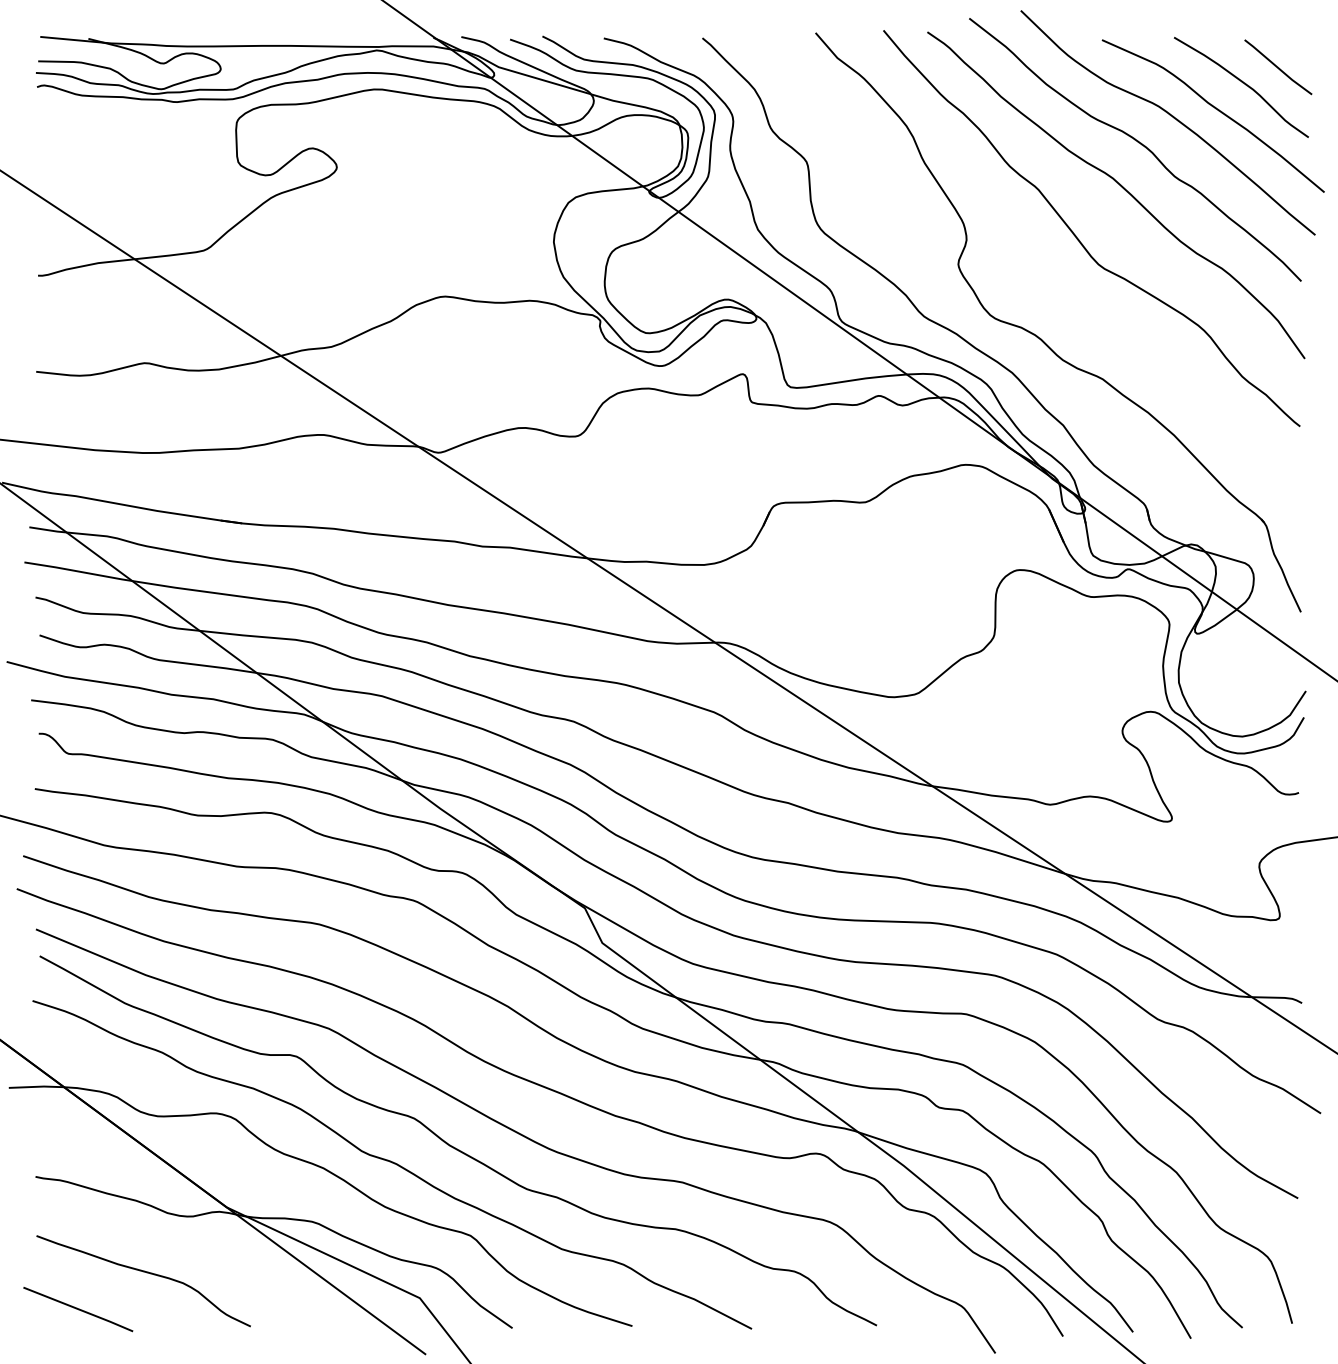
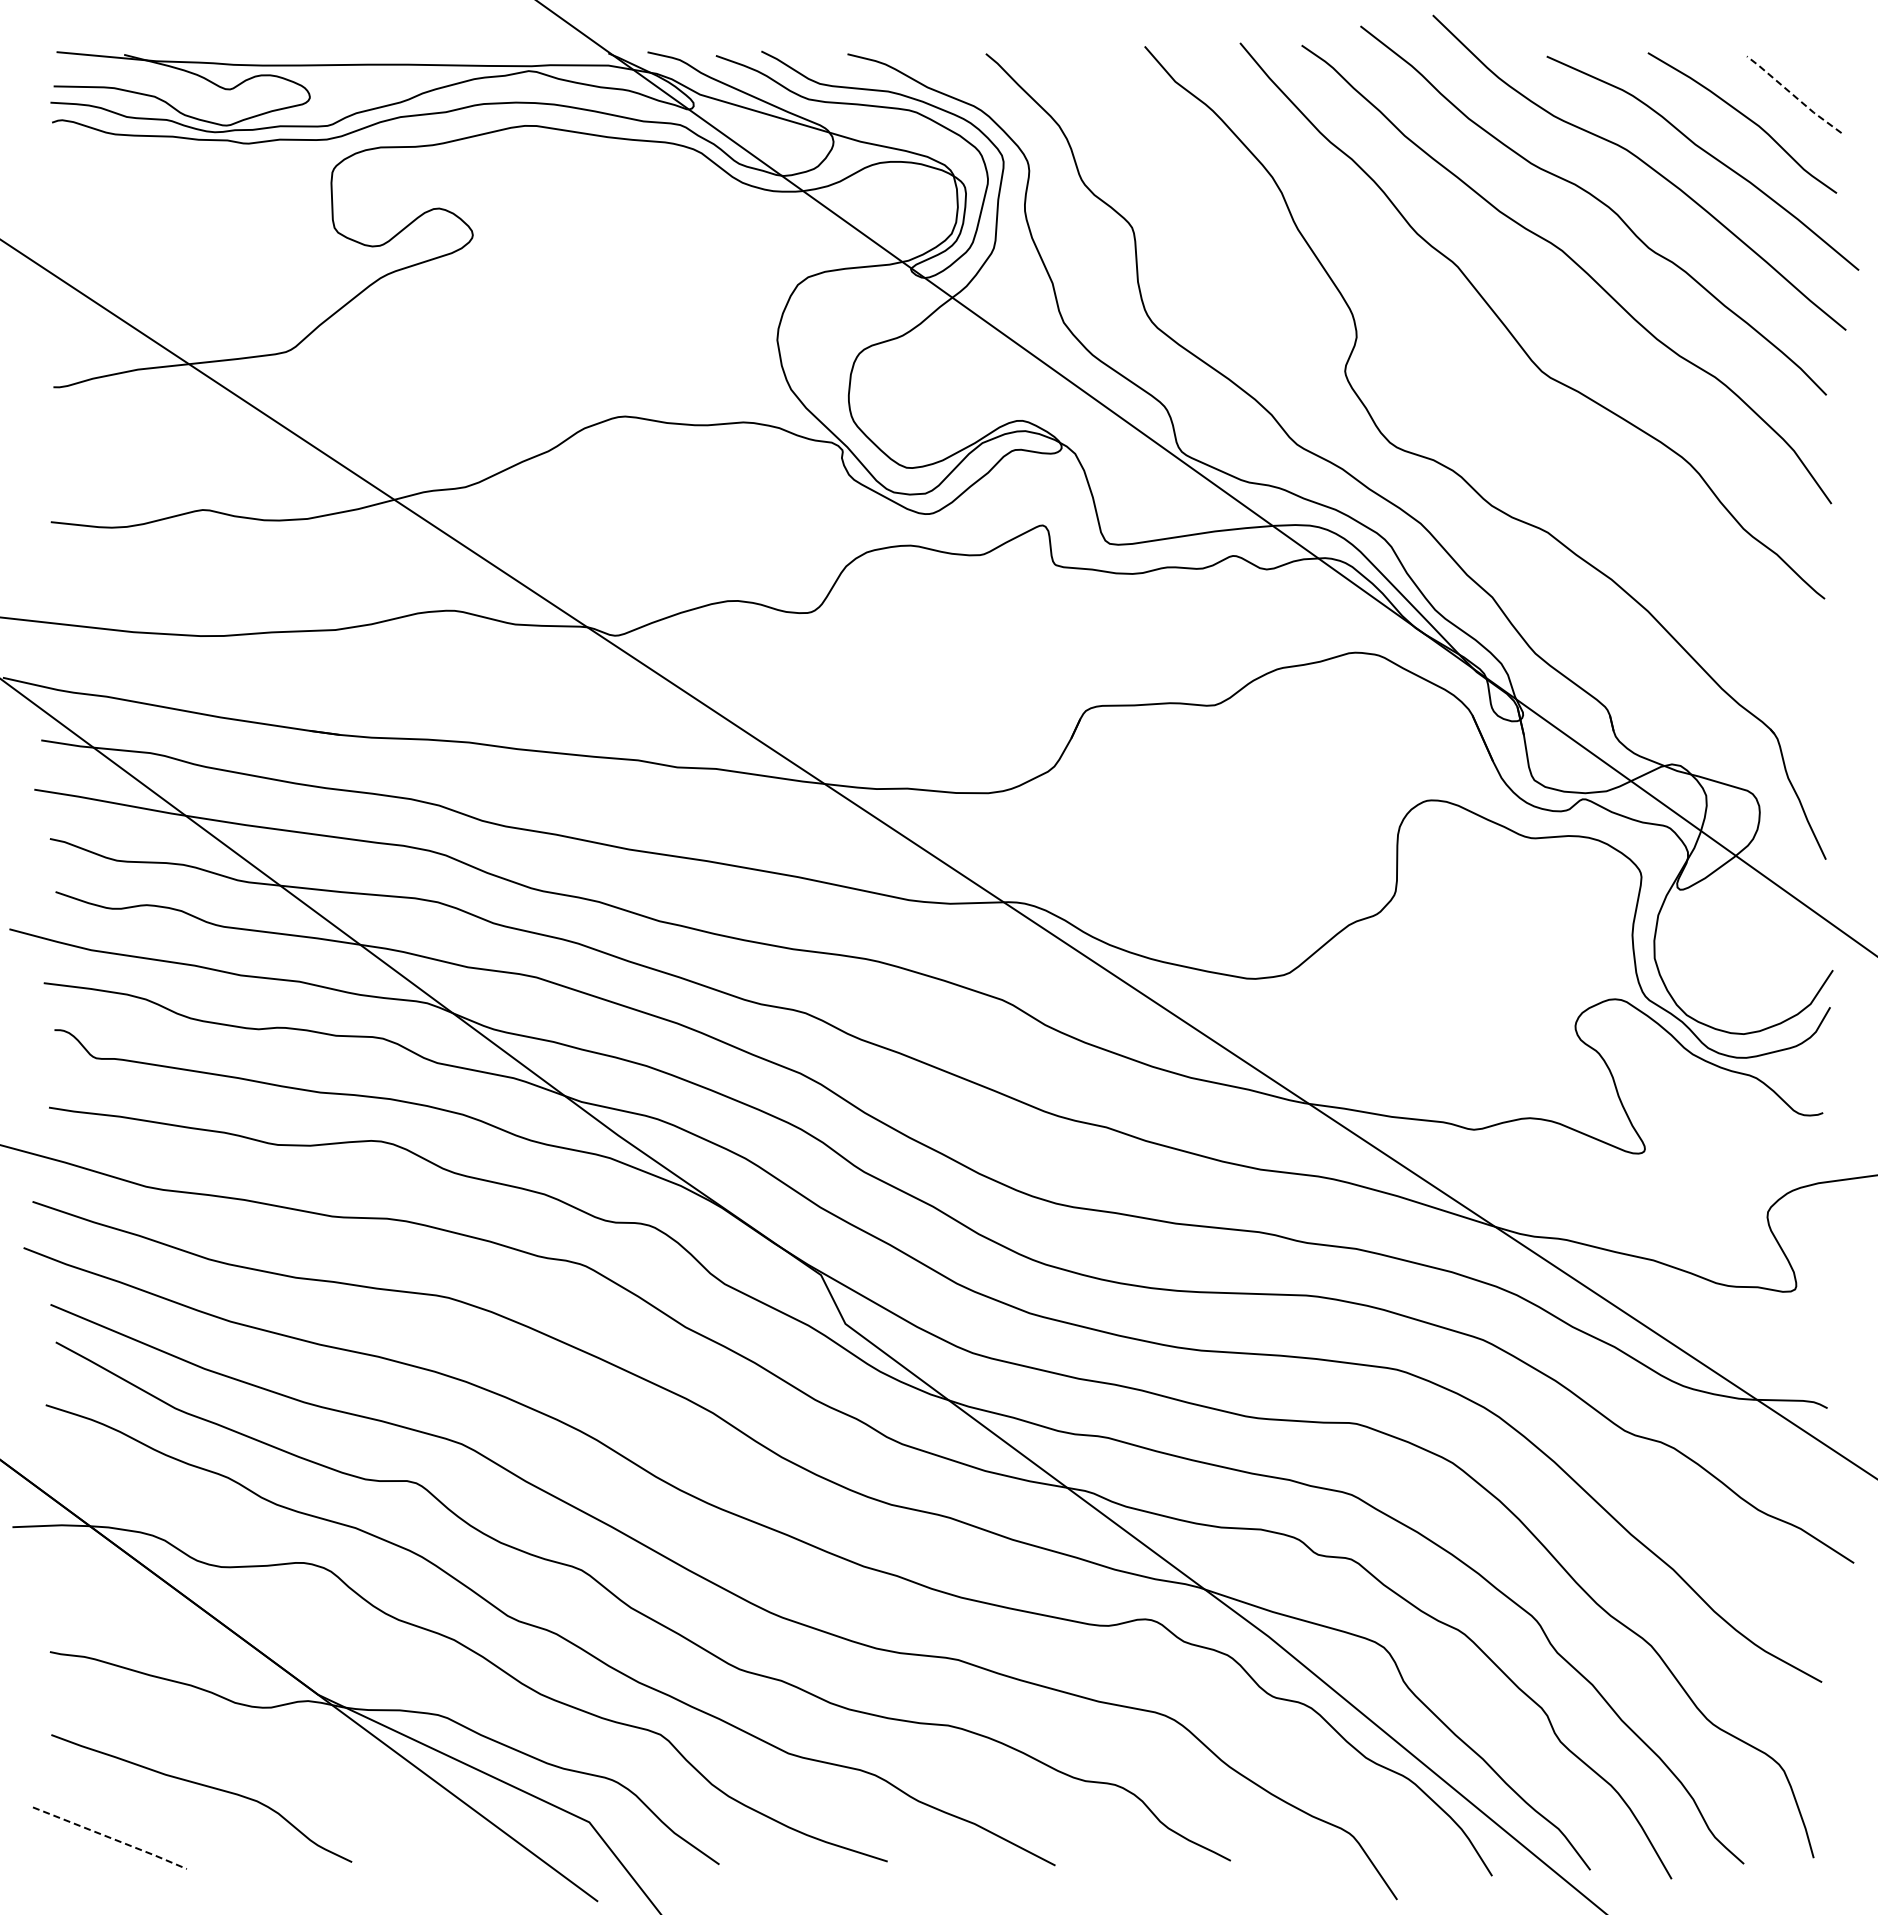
line: (1277, 67) -> (1793, 95), solid -> dashed
line: (79, 1309) -> (111, 1838), solid -> dashed

